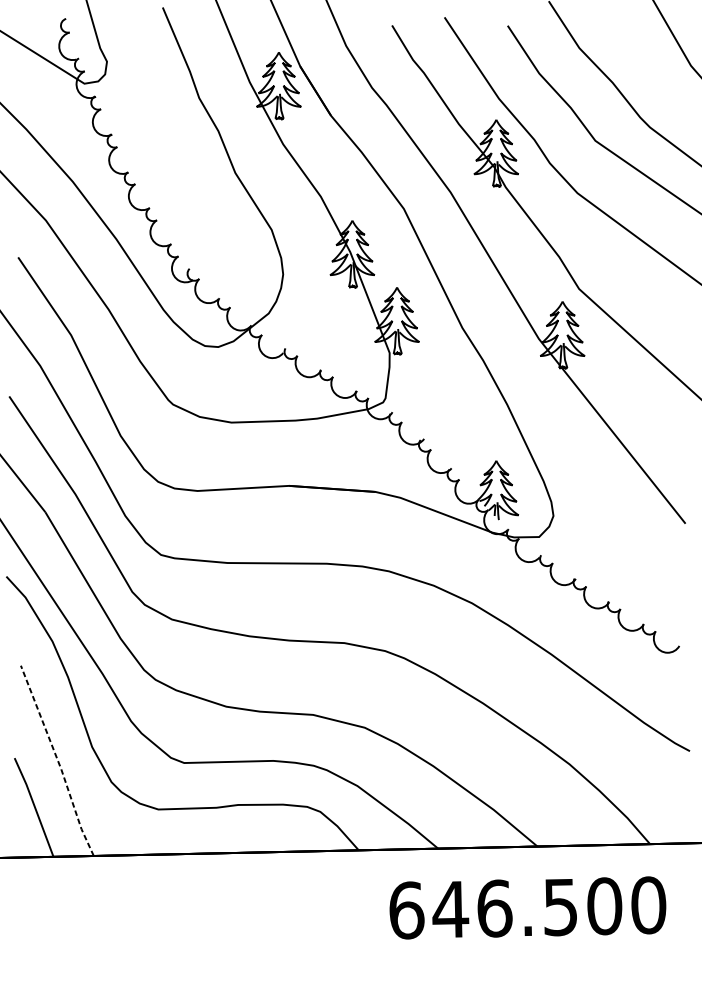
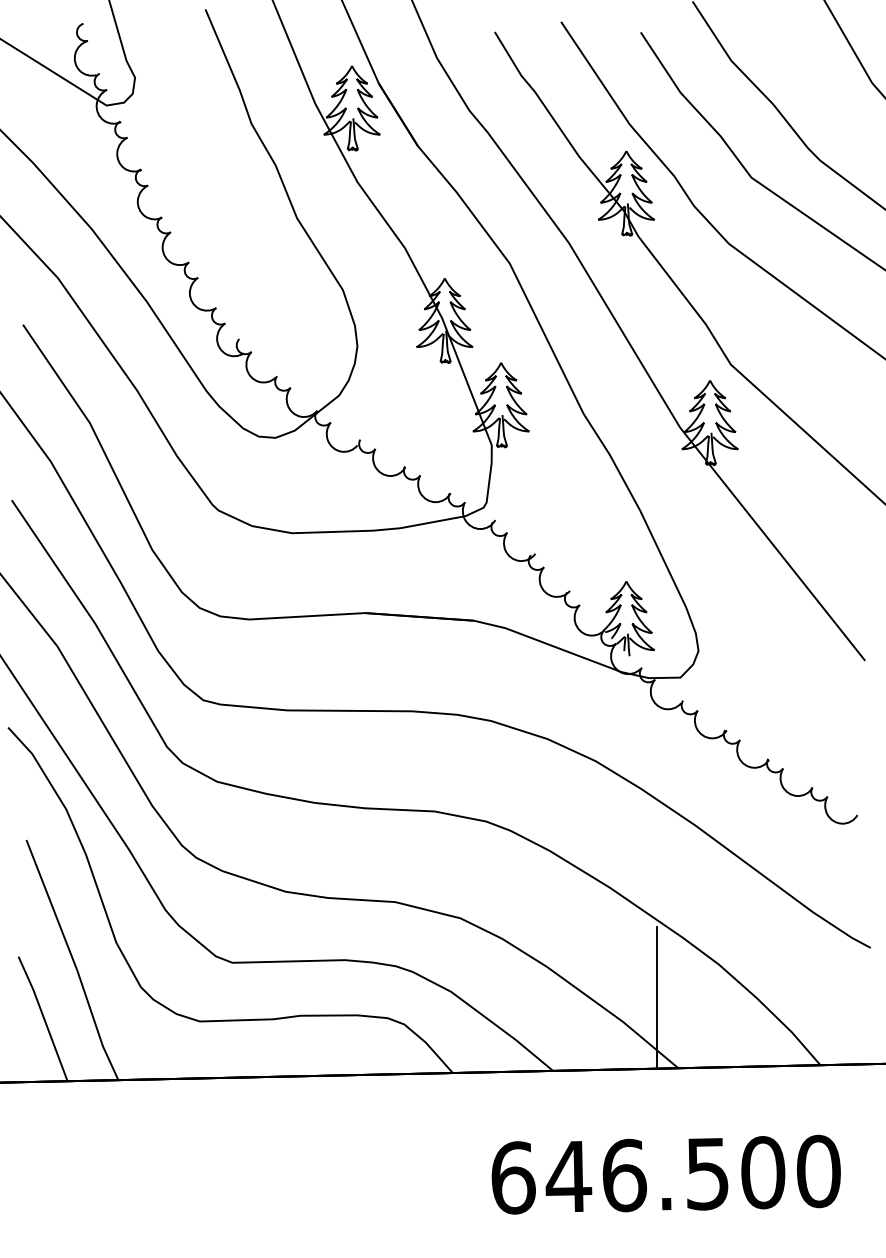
line: (58, 761) -> (73, 960), dashed -> solid
line: (520, 790) -> (657, 997), added
text: (527, 907) -> (665, 1174), moved

